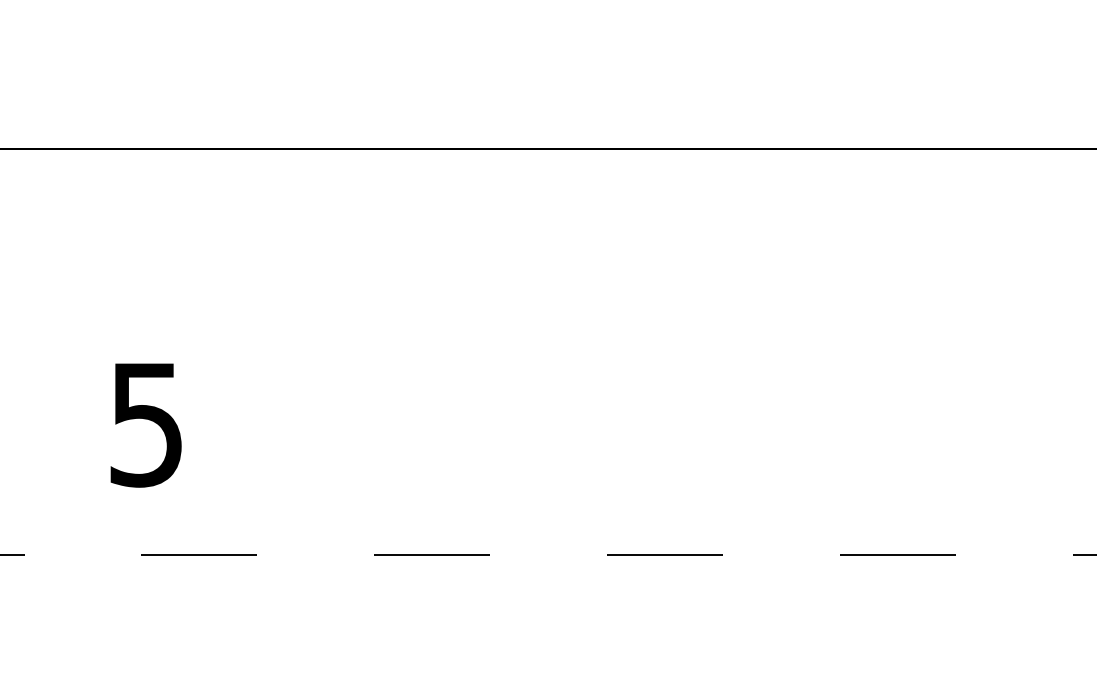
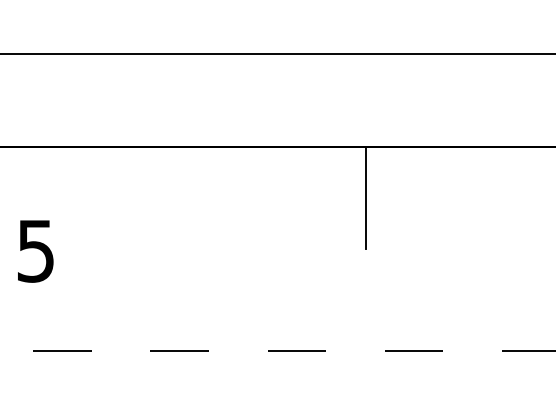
line: (801, 250) -> (365, 197), added
text: (145, 425) -> (35, 251), moved

